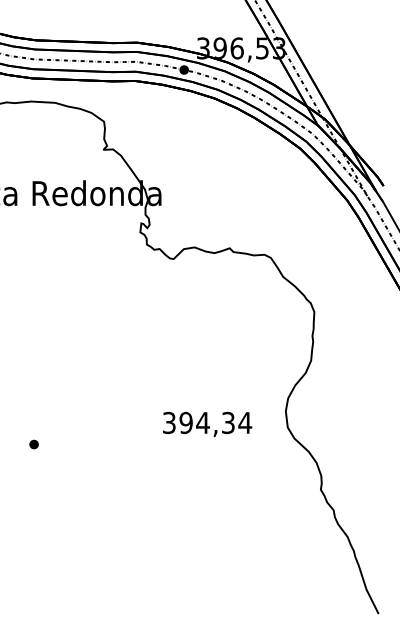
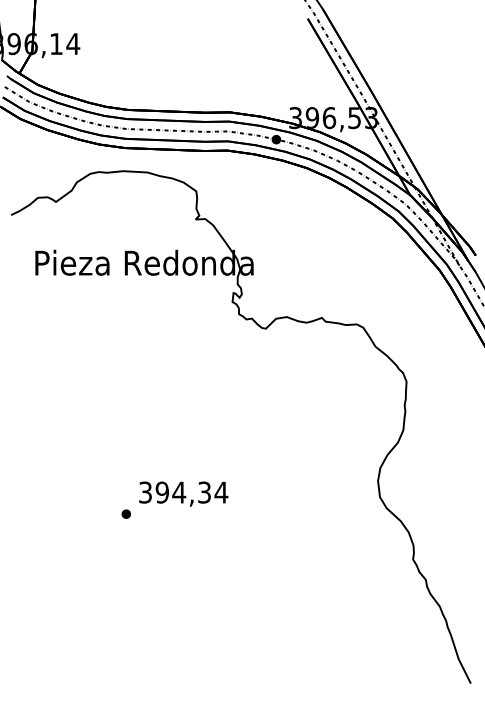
text: (207, 423) -> (183, 493), moved

